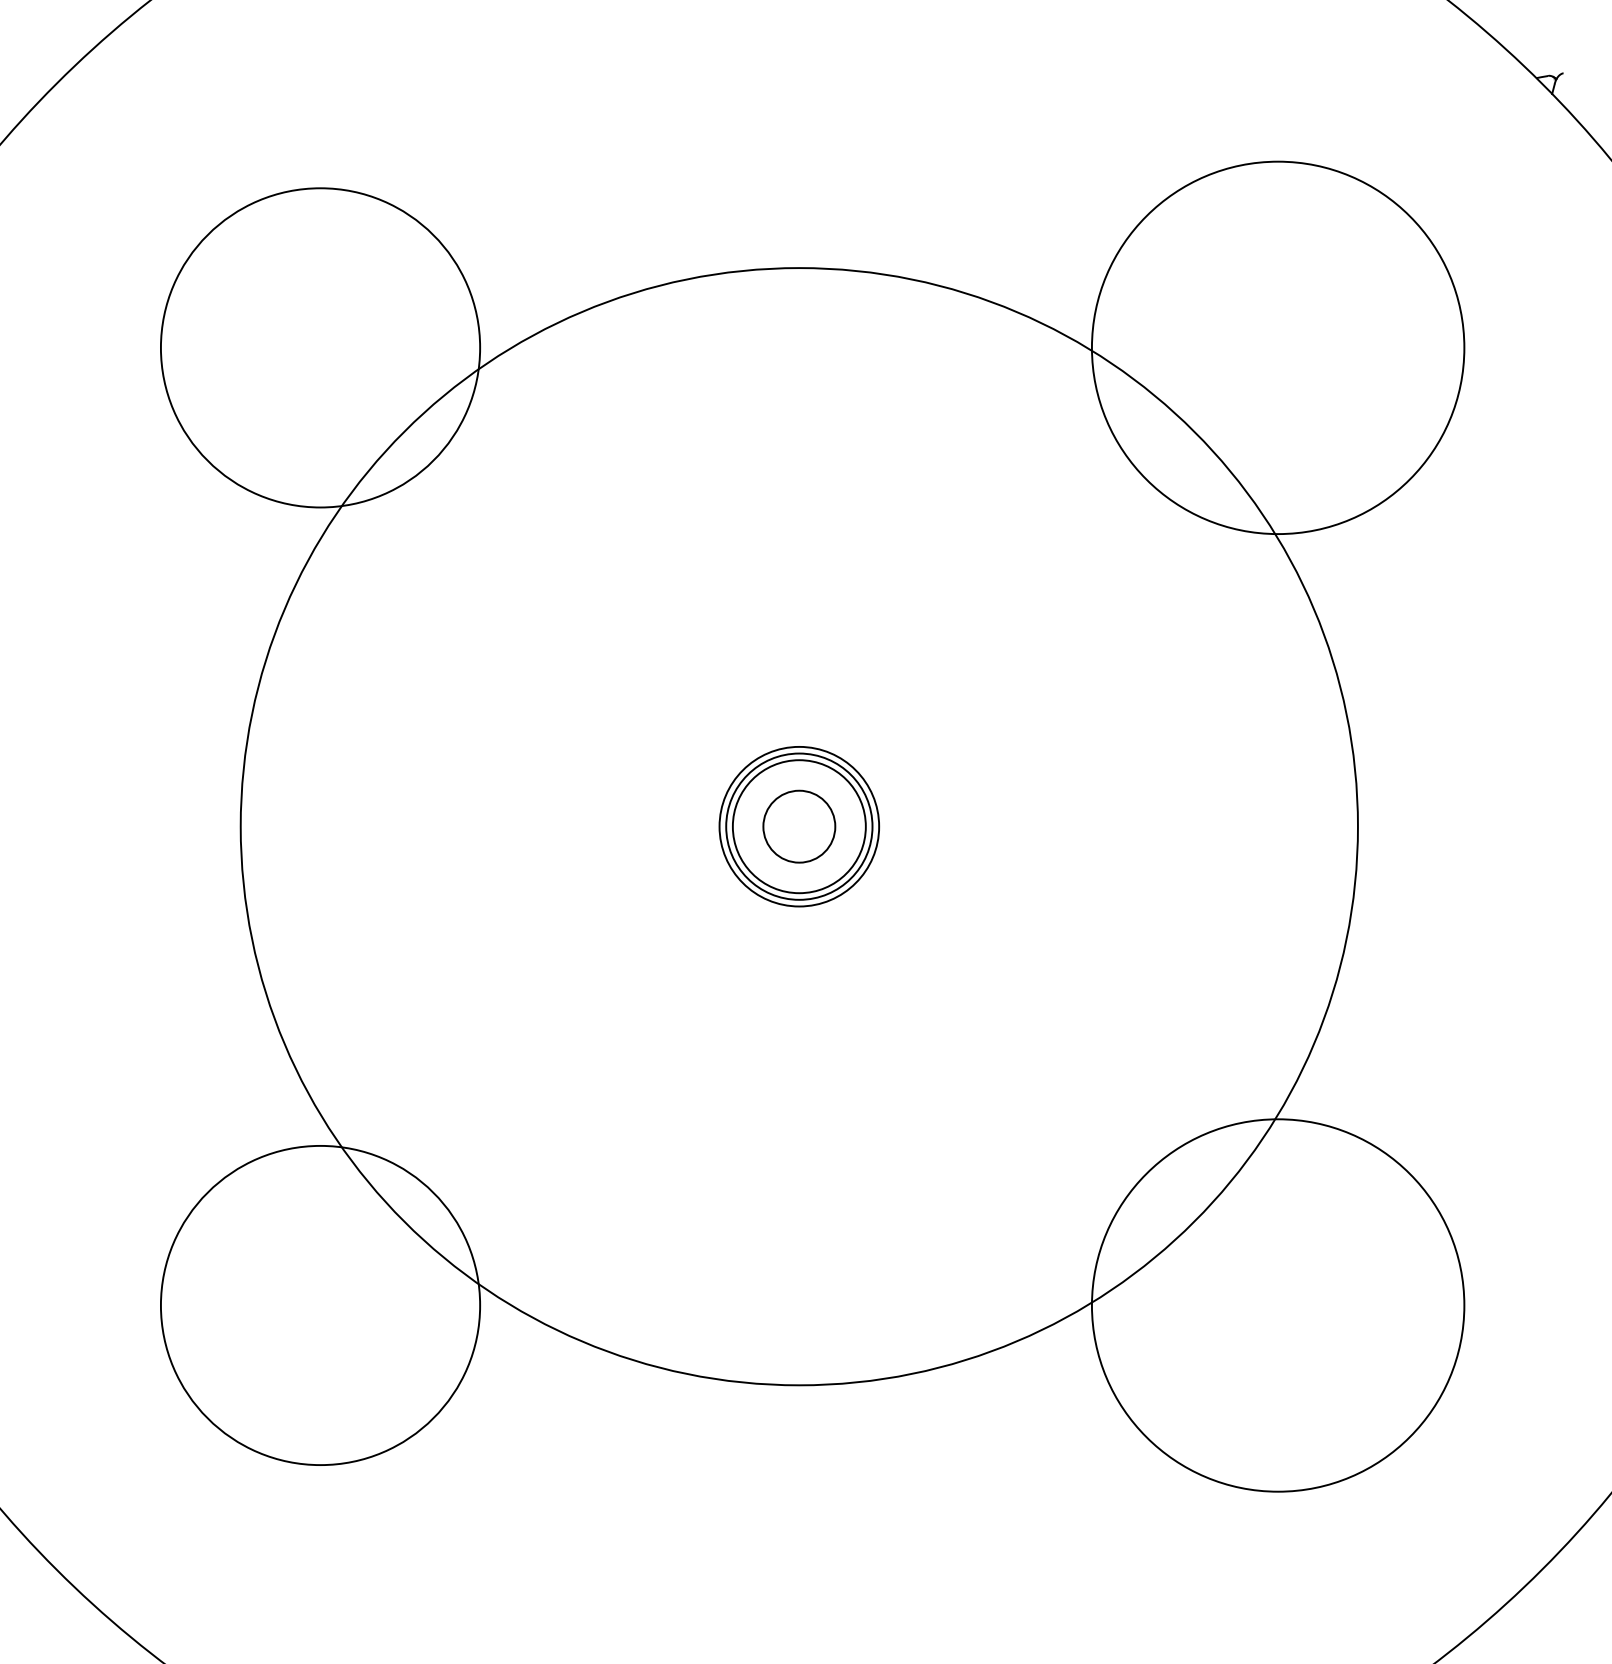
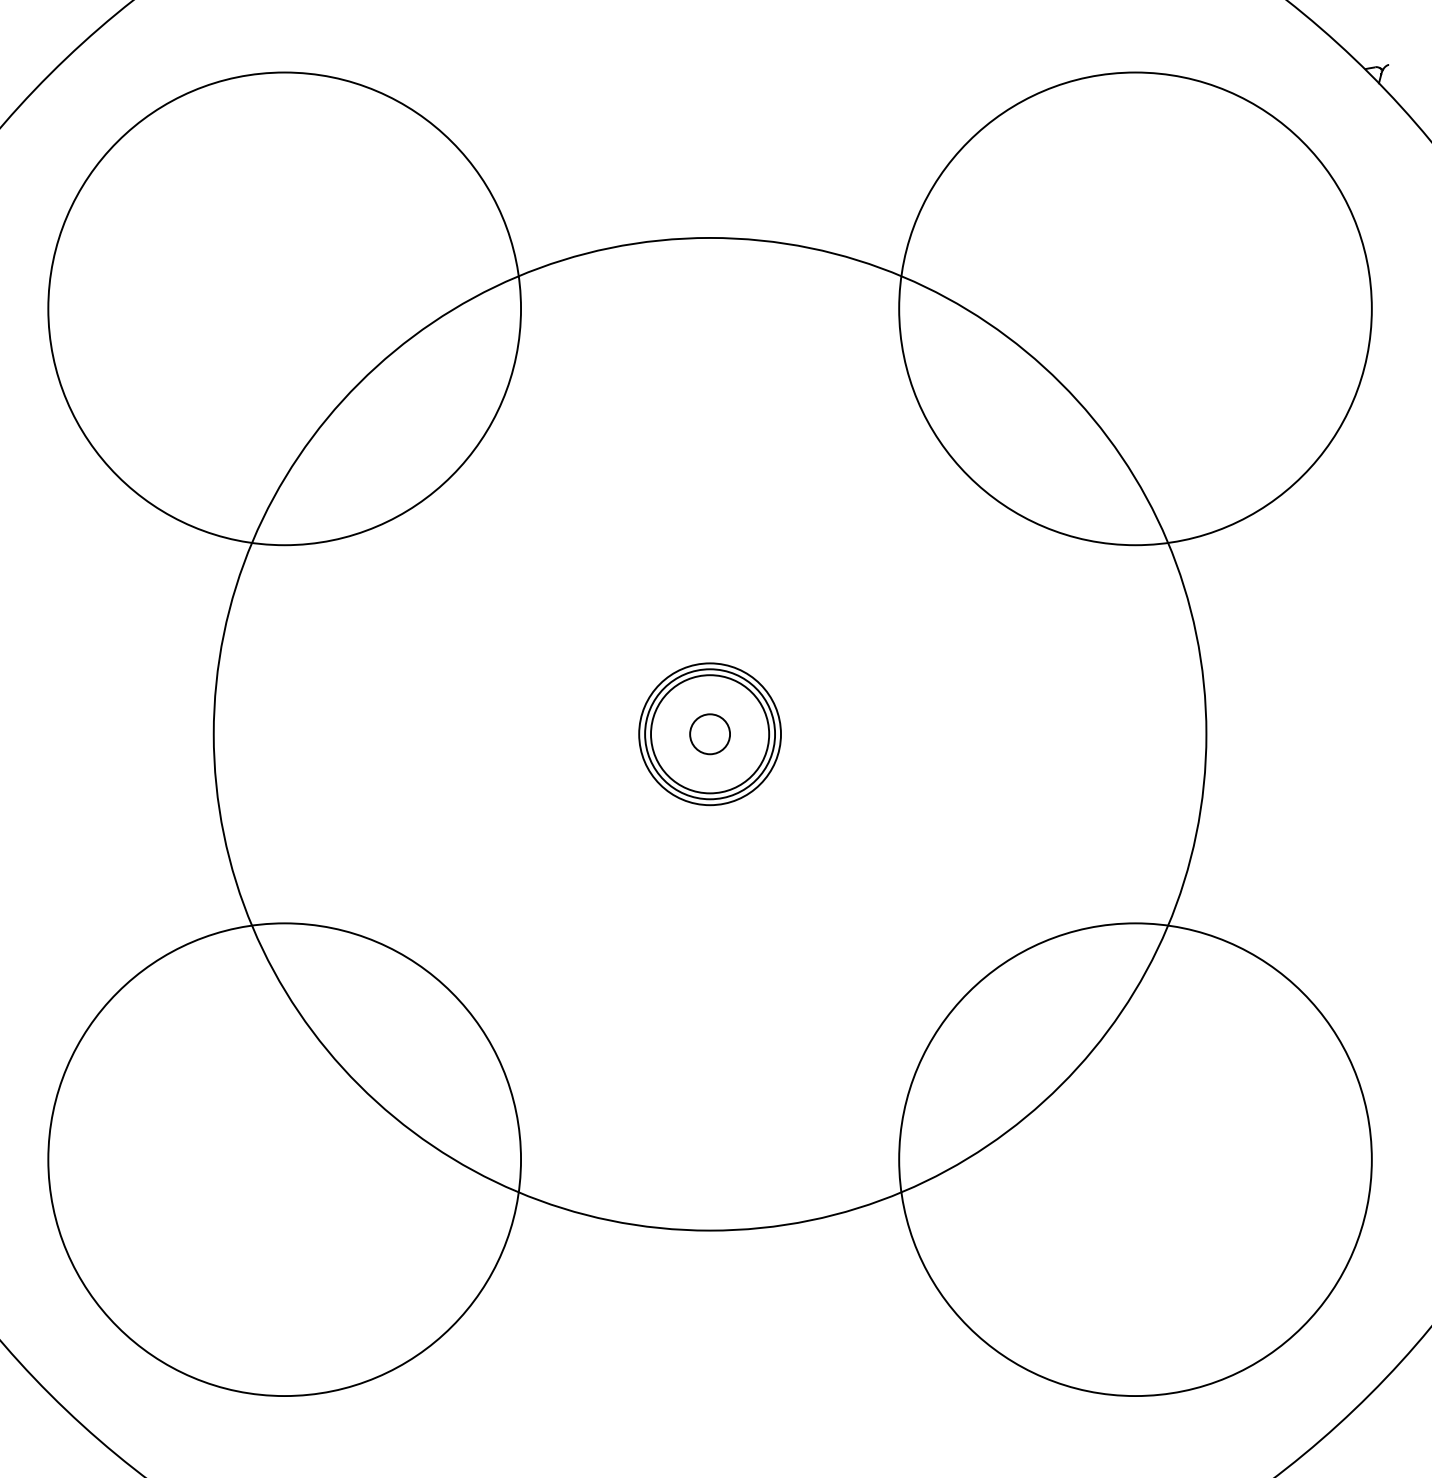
circle: (320, 347) -> (284, 308), size x1.67
circle: (1278, 347) -> (1135, 308), size x1.43
circle: (799, 826) -> (710, 734), size x0.62
circle: (320, 1305) -> (284, 1159), size x1.67
circle: (1278, 1305) -> (1135, 1159), size x1.43

